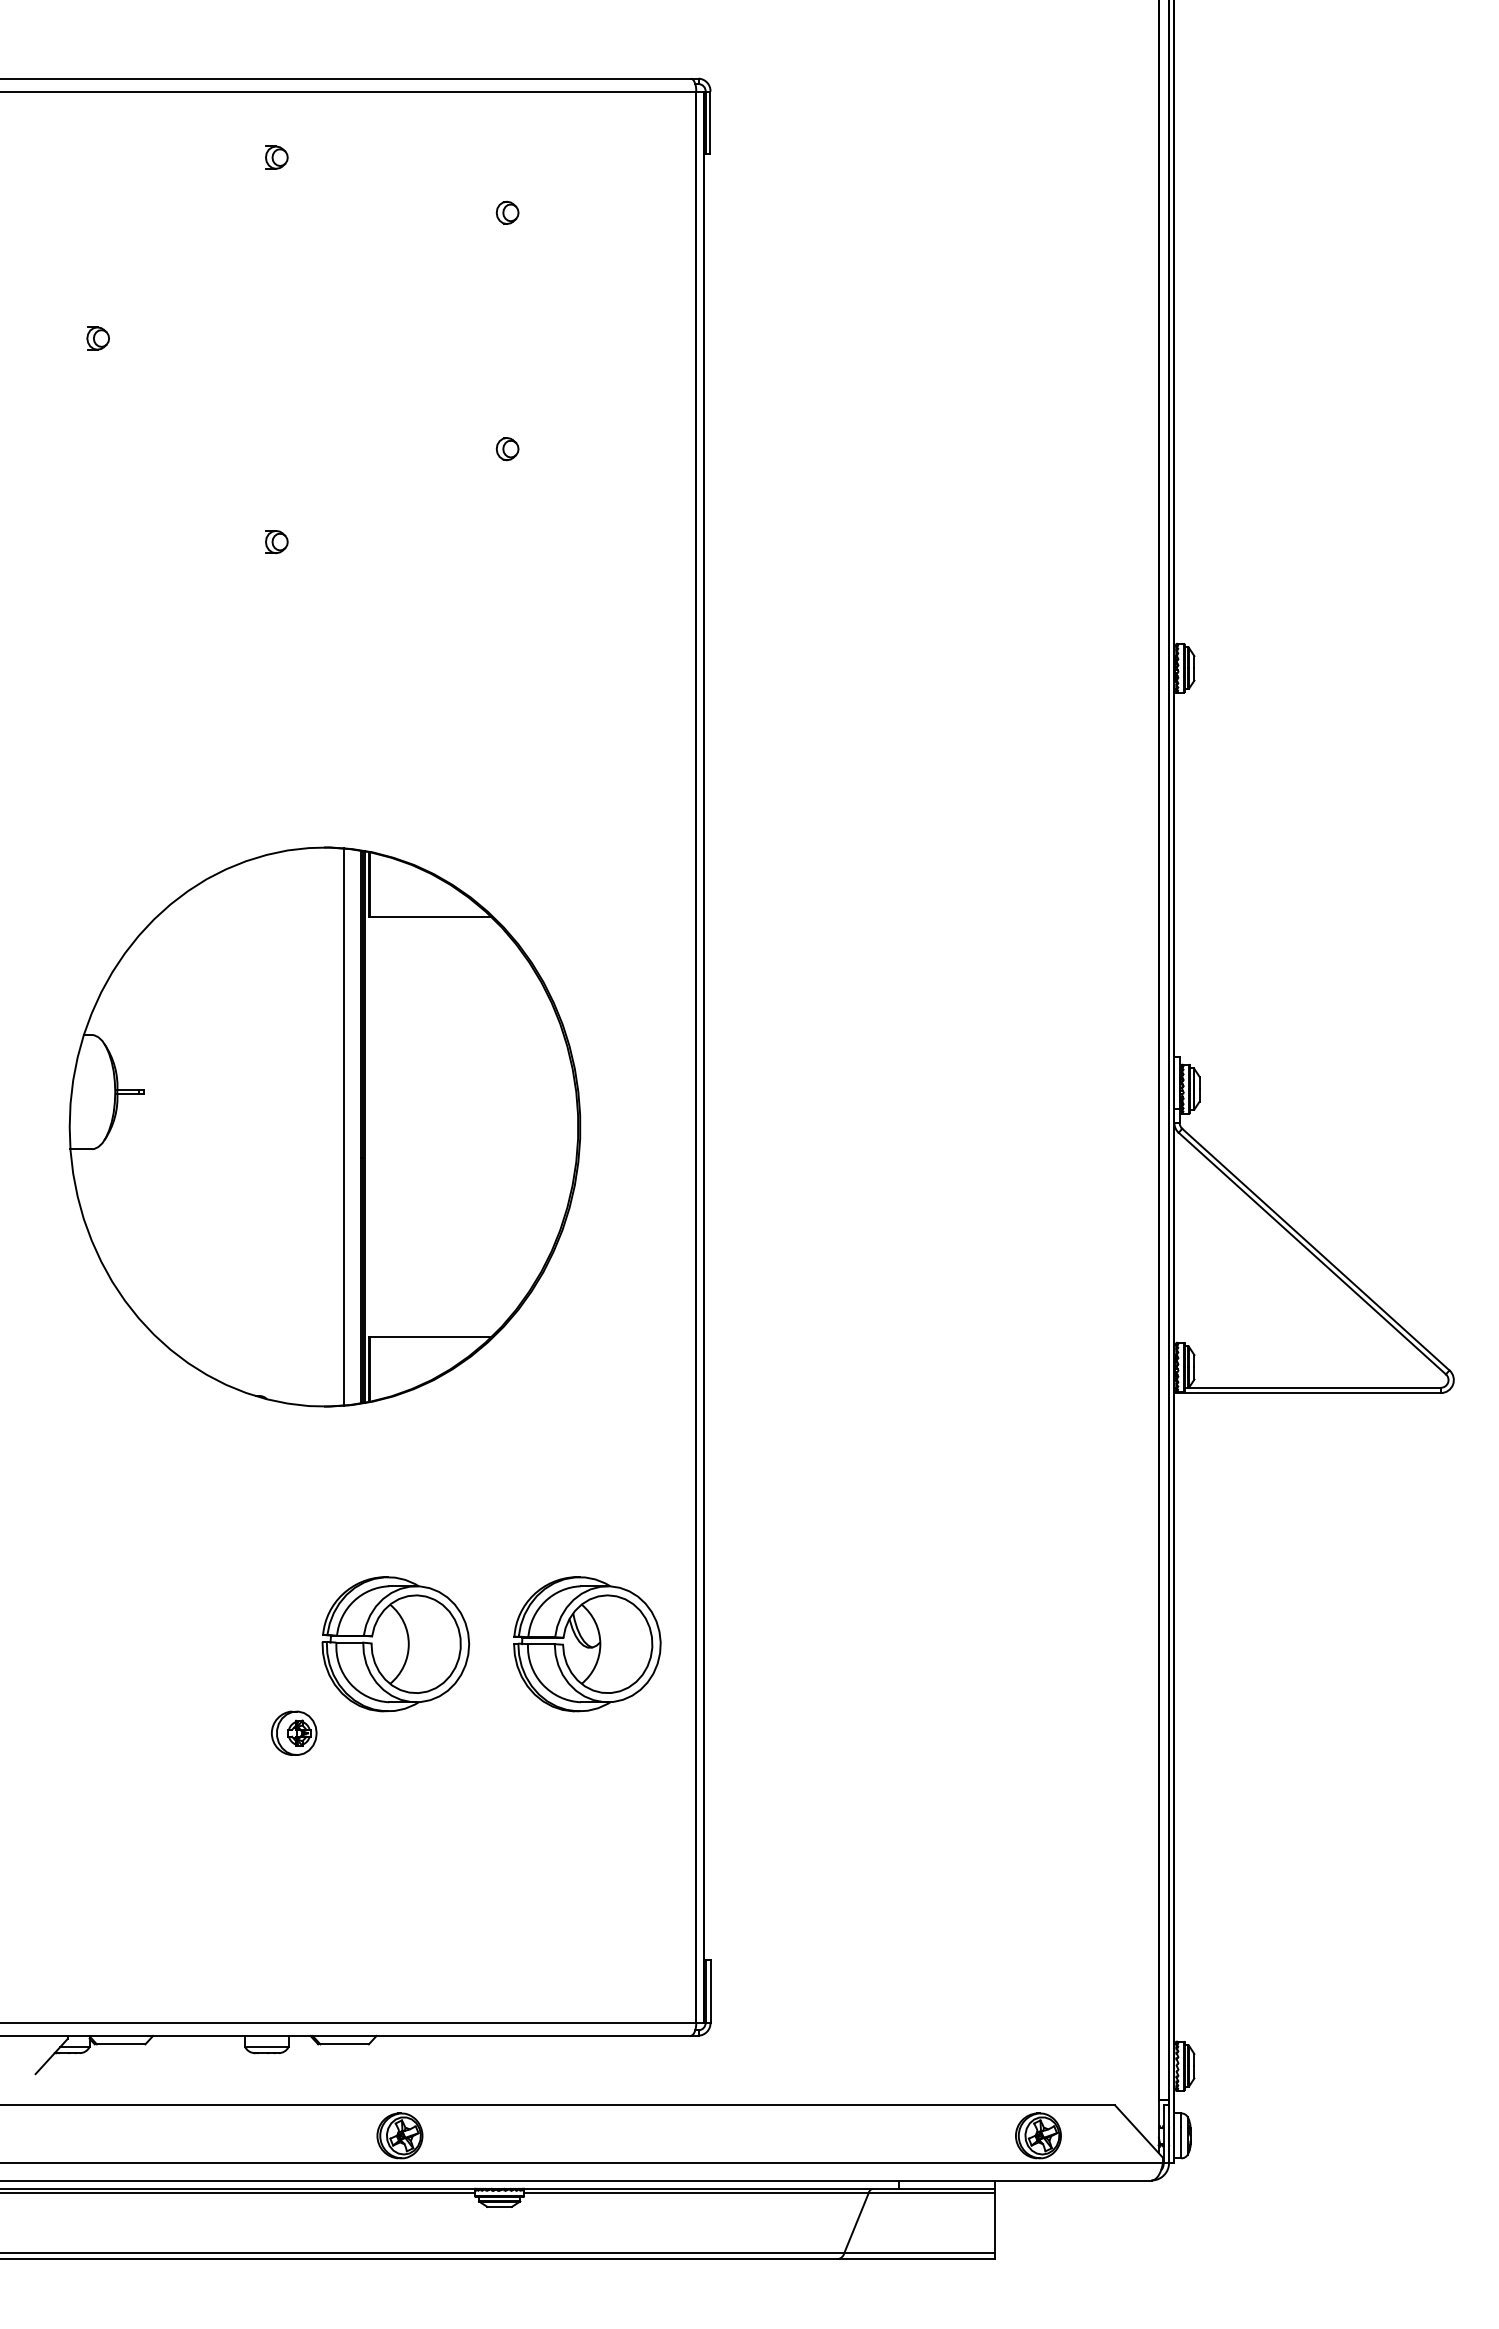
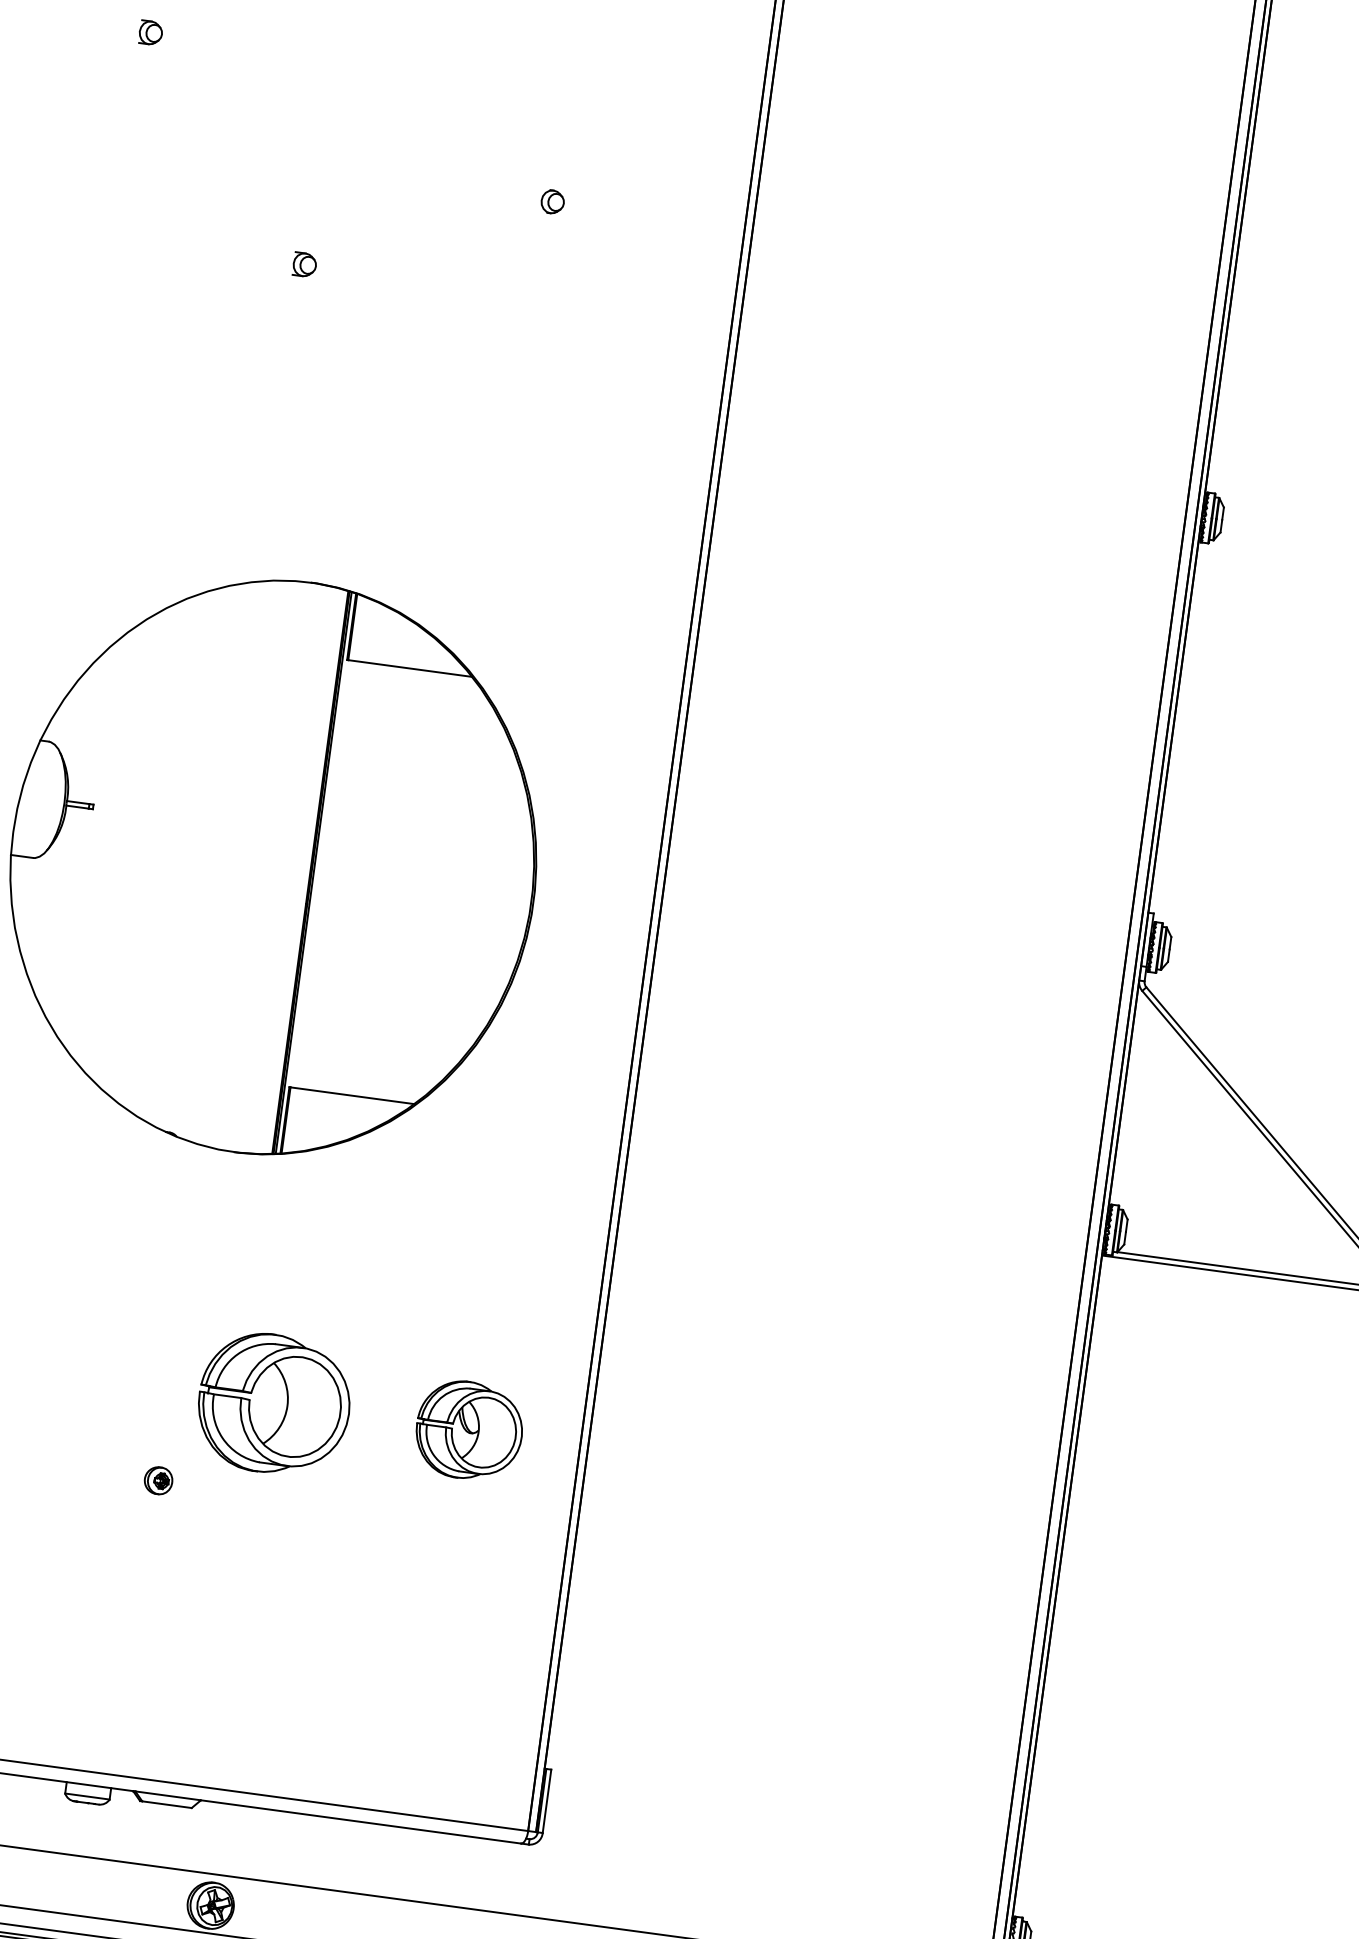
line: (343, 1126) -> (292, 869), removed
part: (587, 1644) -> (469, 1430), size x0.7
part: (294, 1732) -> (158, 1480), size x0.6

